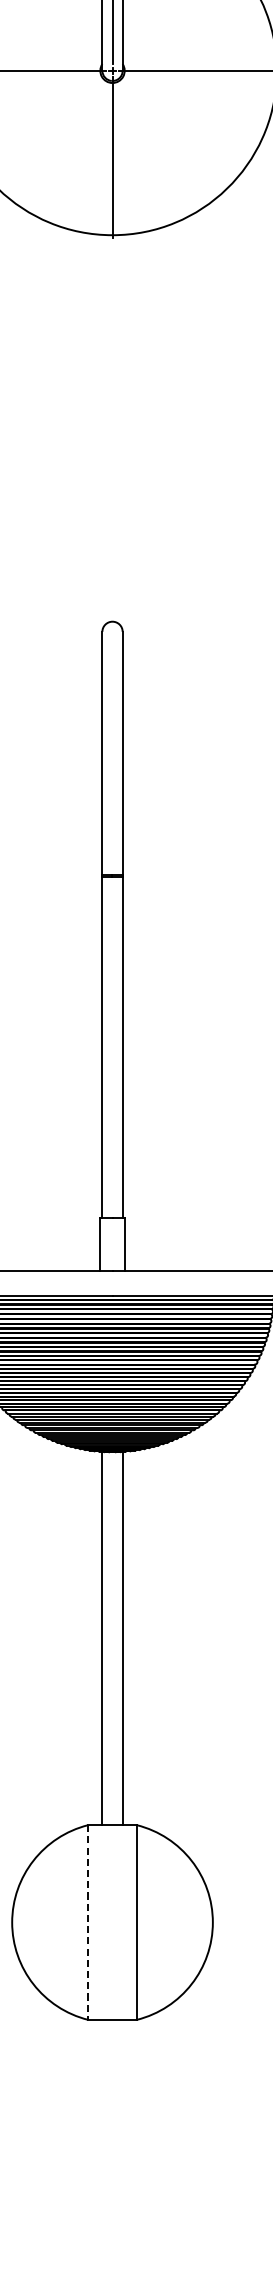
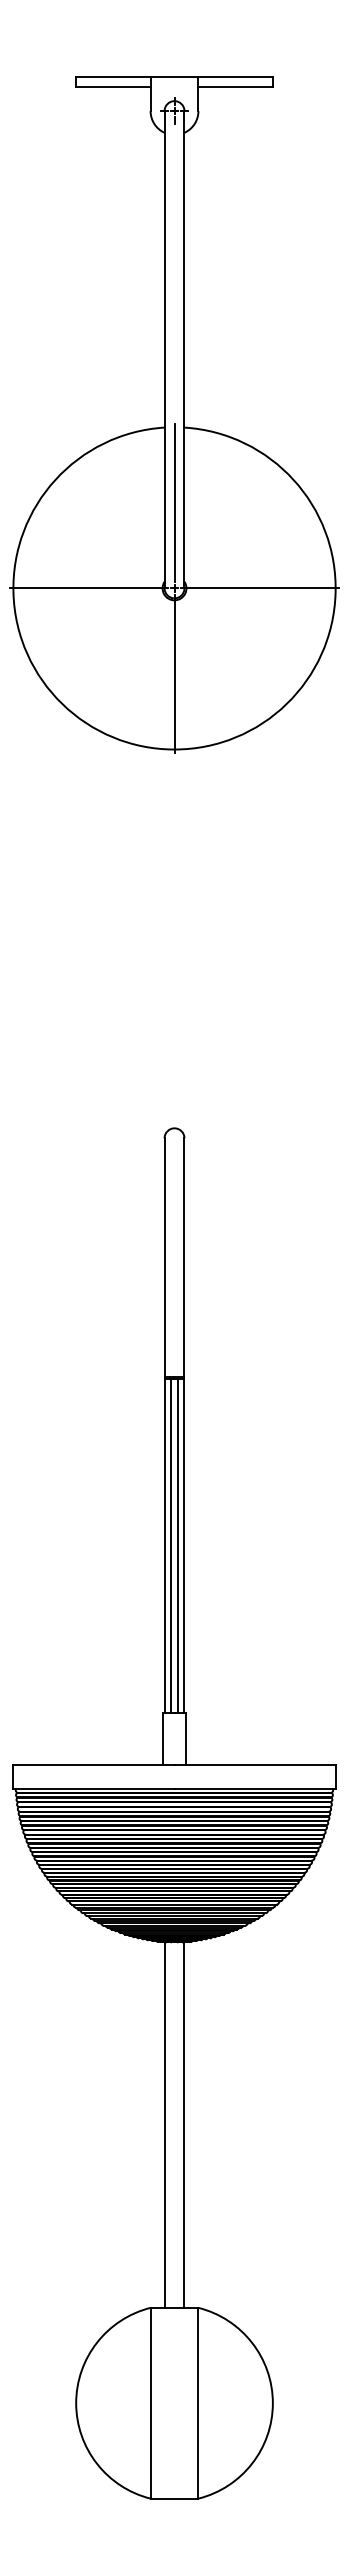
line: (108, 1047) -> (170, 1545), added
line: (116, 1047) -> (178, 1545), added
line: (88, 1922) -> (150, 2403), dashed -> solid

